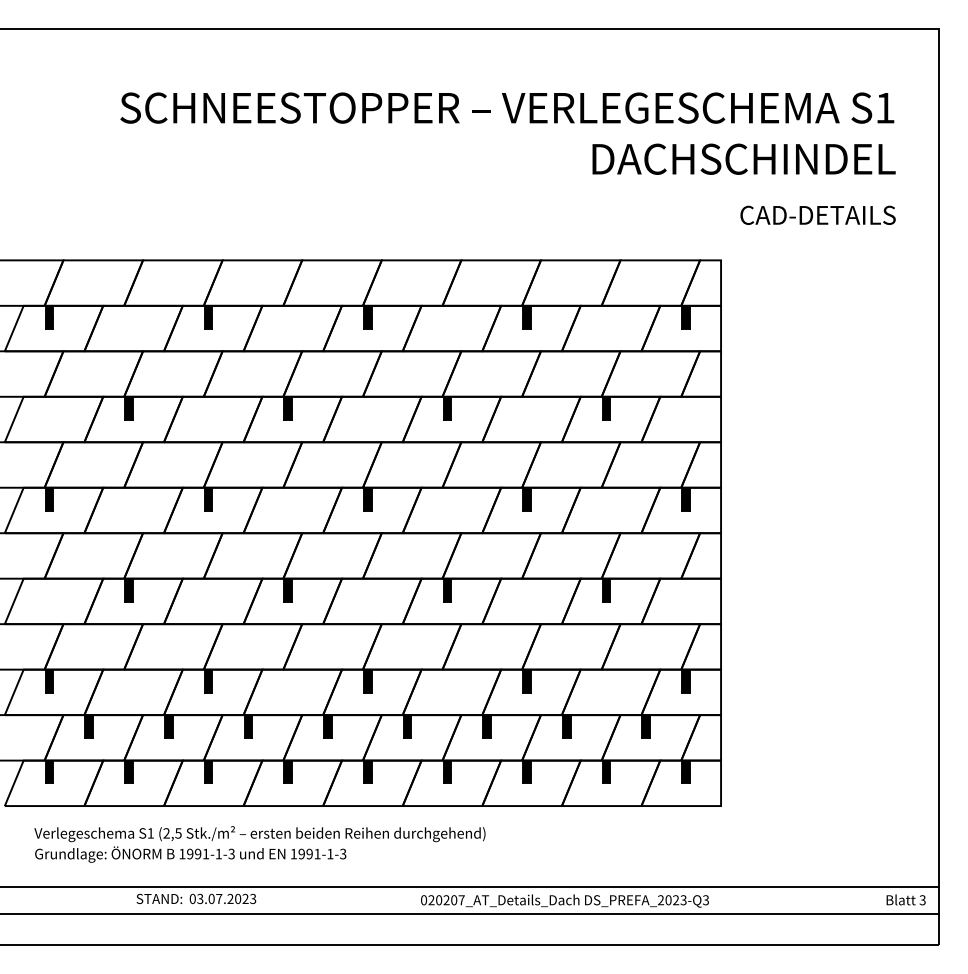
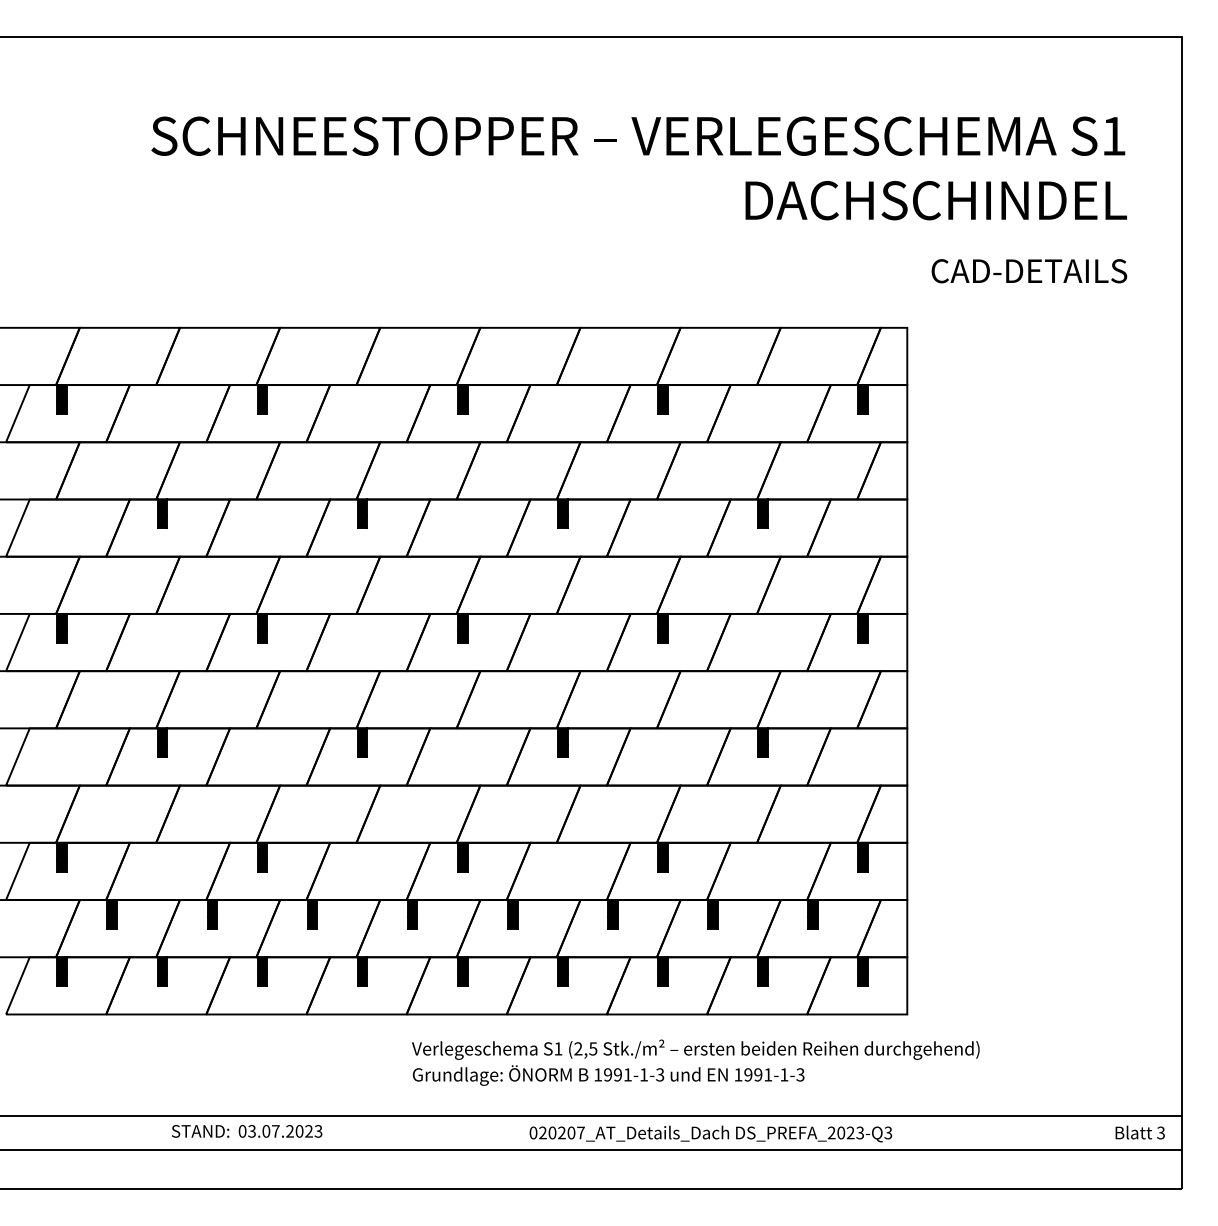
text: (259, 844) -> (695, 1062), moved

